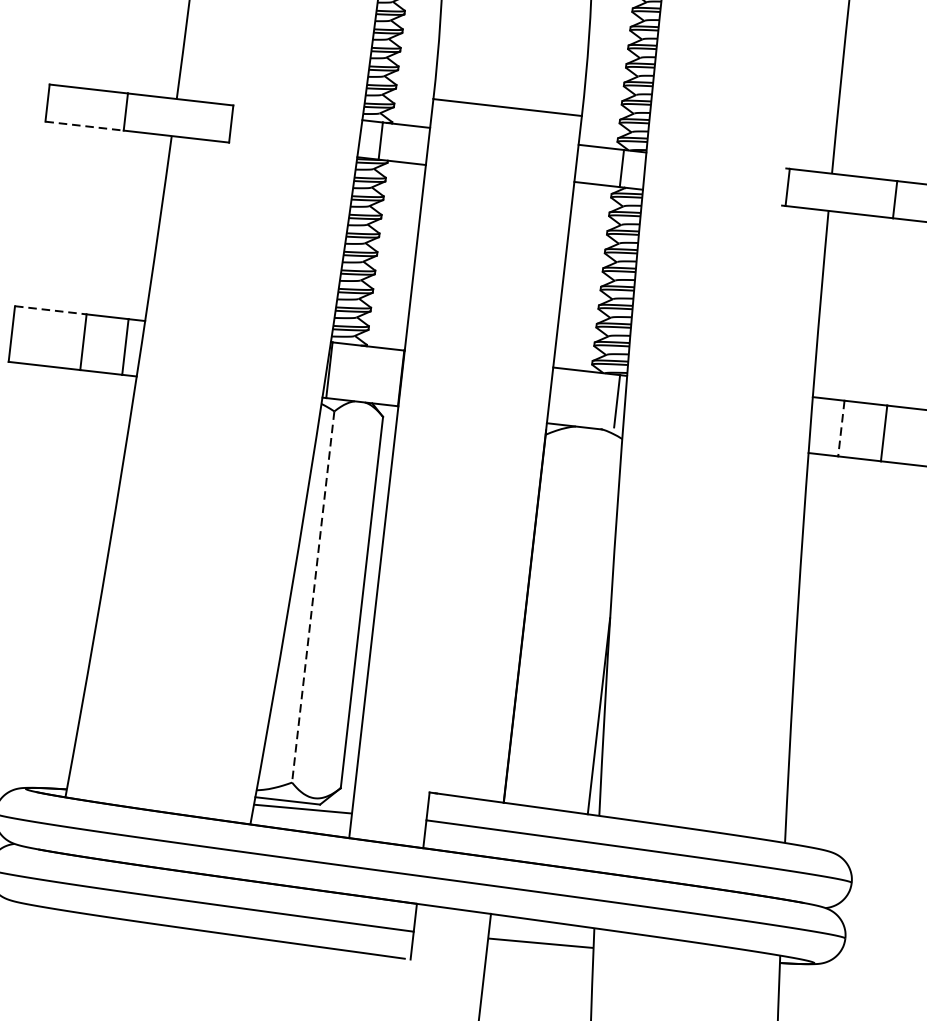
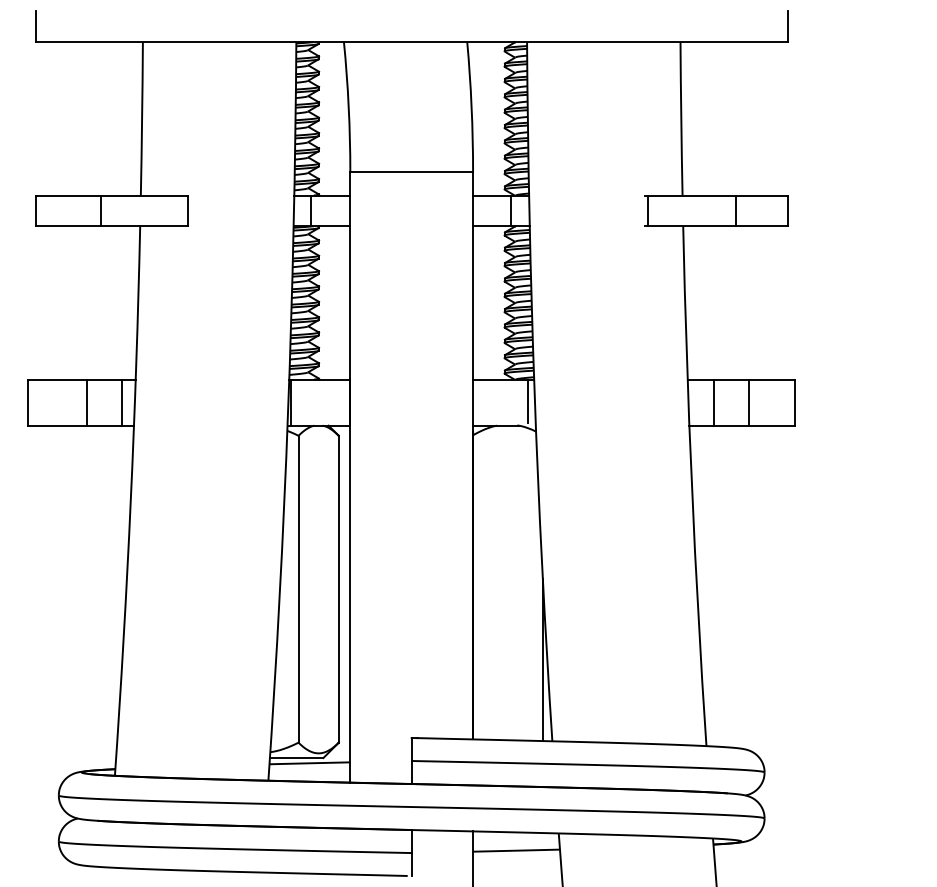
line: (84, 126) -> (68, 226), dashed -> solid
line: (50, 310) -> (57, 379), dashed -> solid
line: (840, 429) -> (713, 403), dashed -> solid
line: (313, 597) -> (298, 589), dashed -> solid

